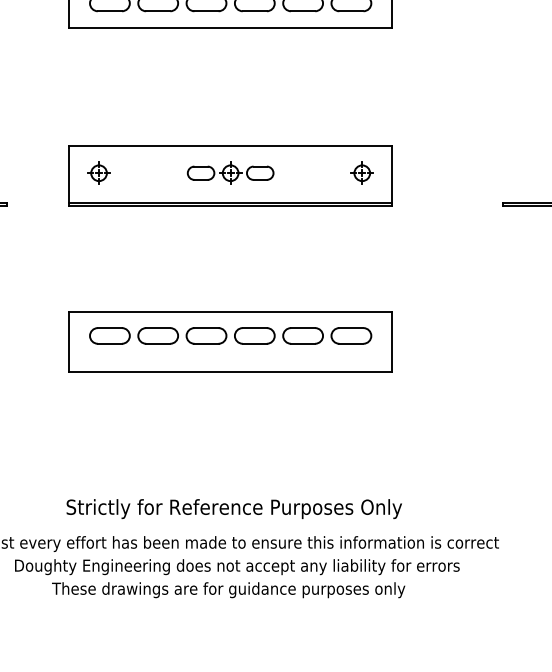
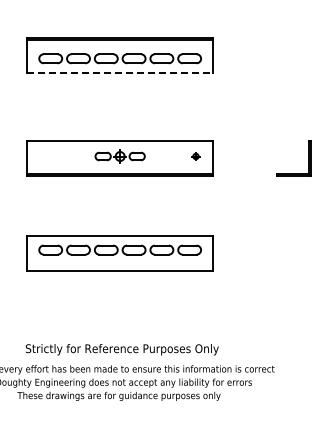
line: (231, 27) -> (120, 72), solid -> dashed
part: (99, 173) -> (44, 156), removed
part: (361, 173) -> (195, 156), size x0.6

